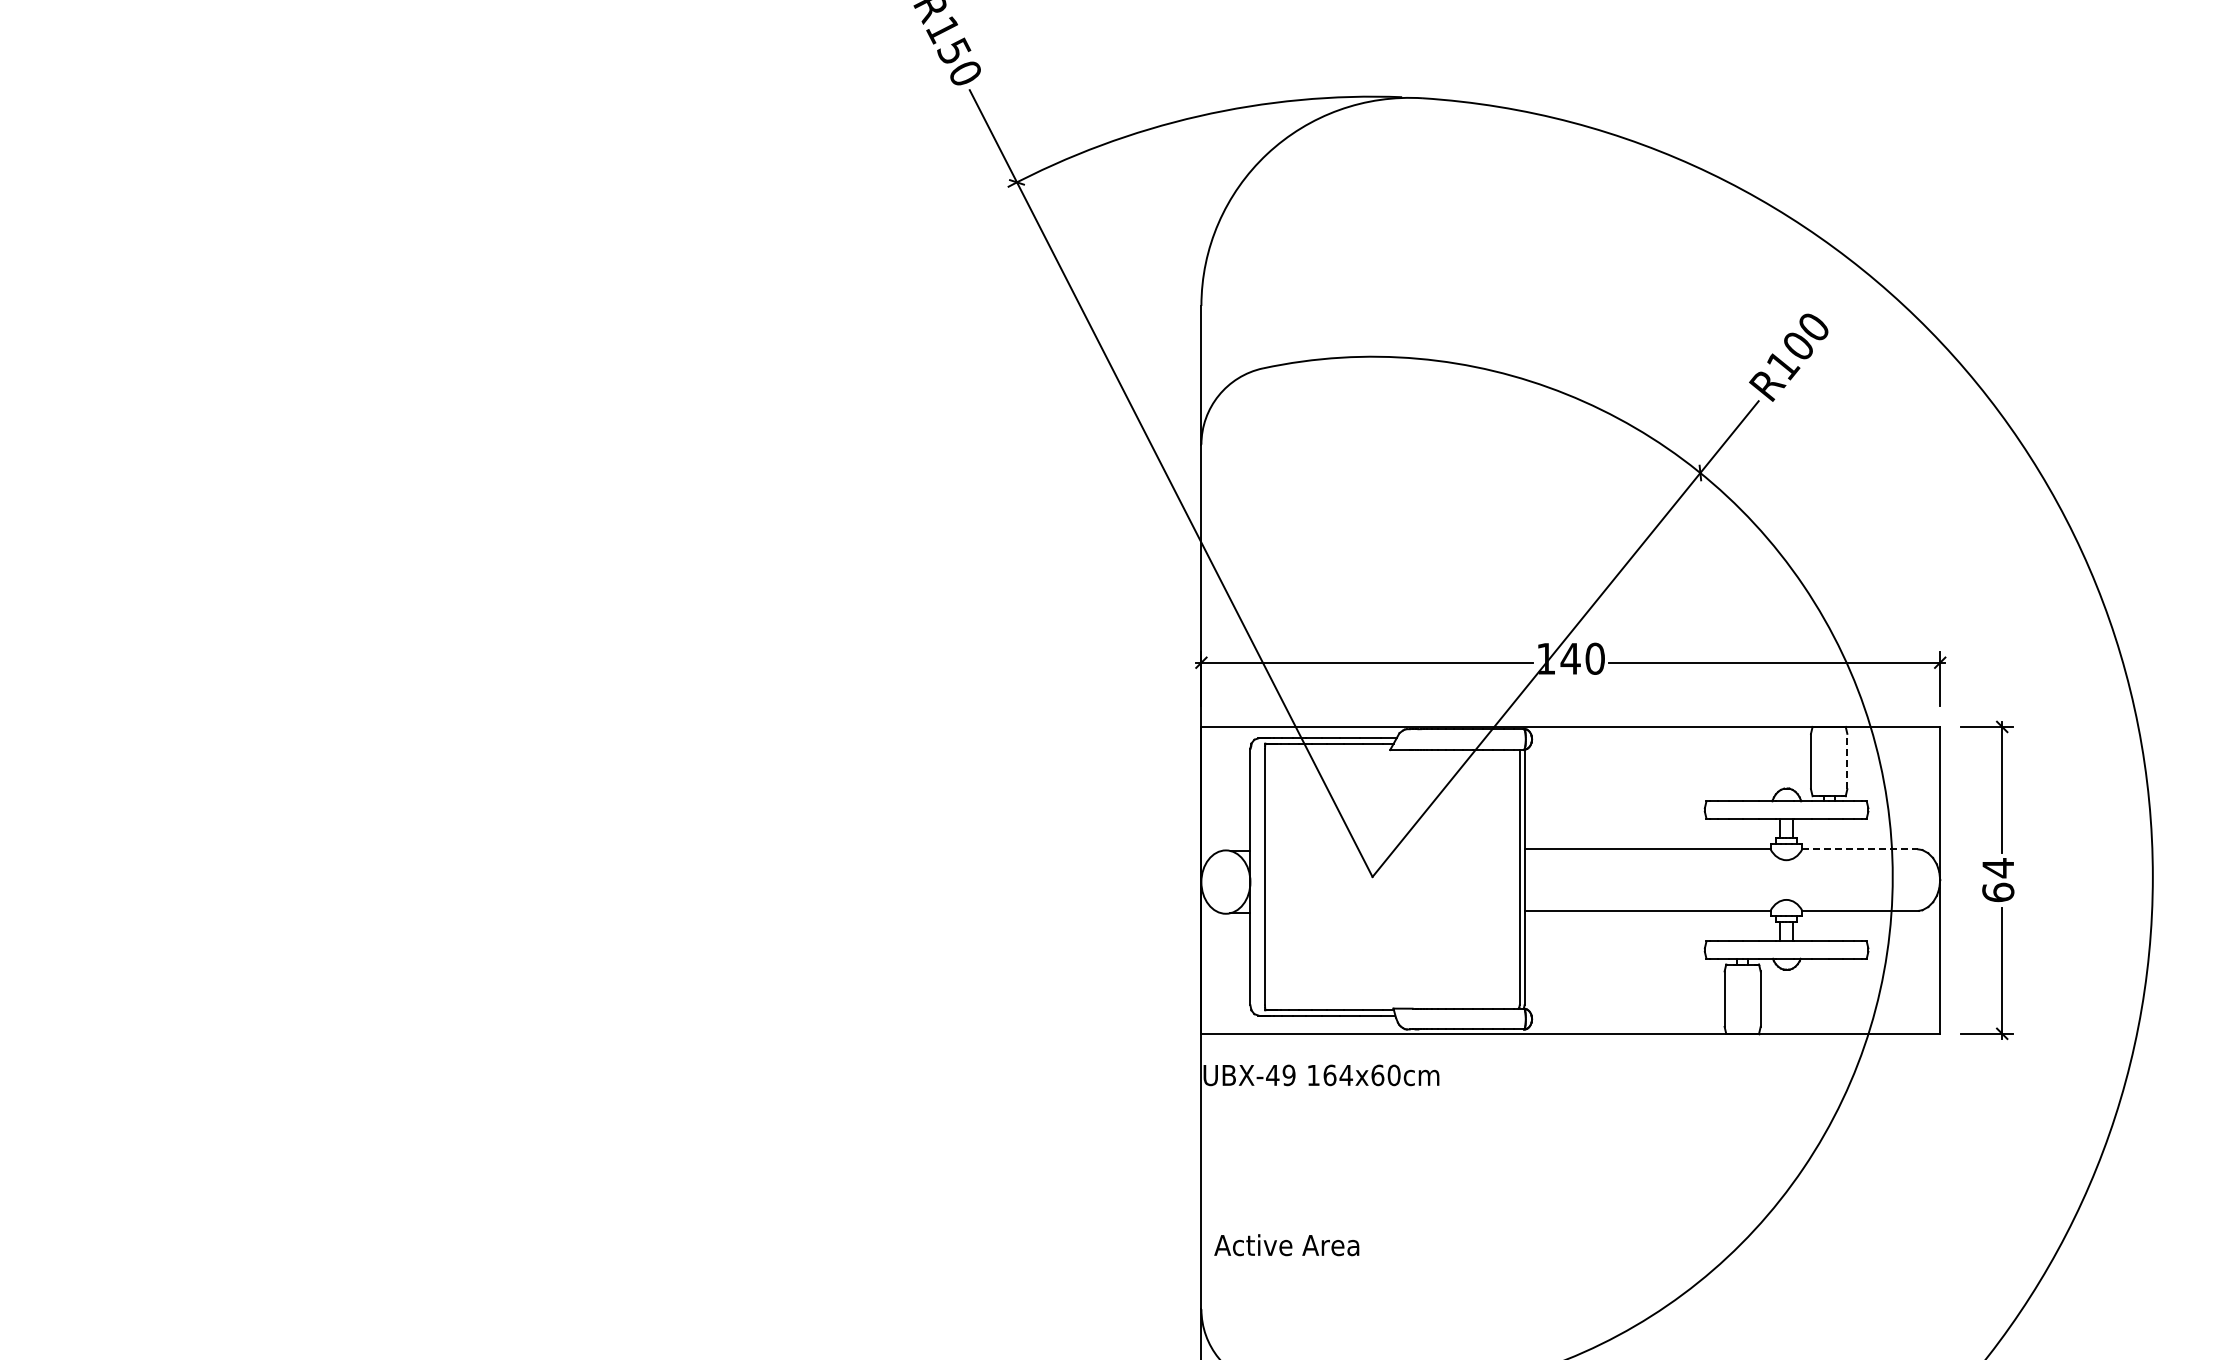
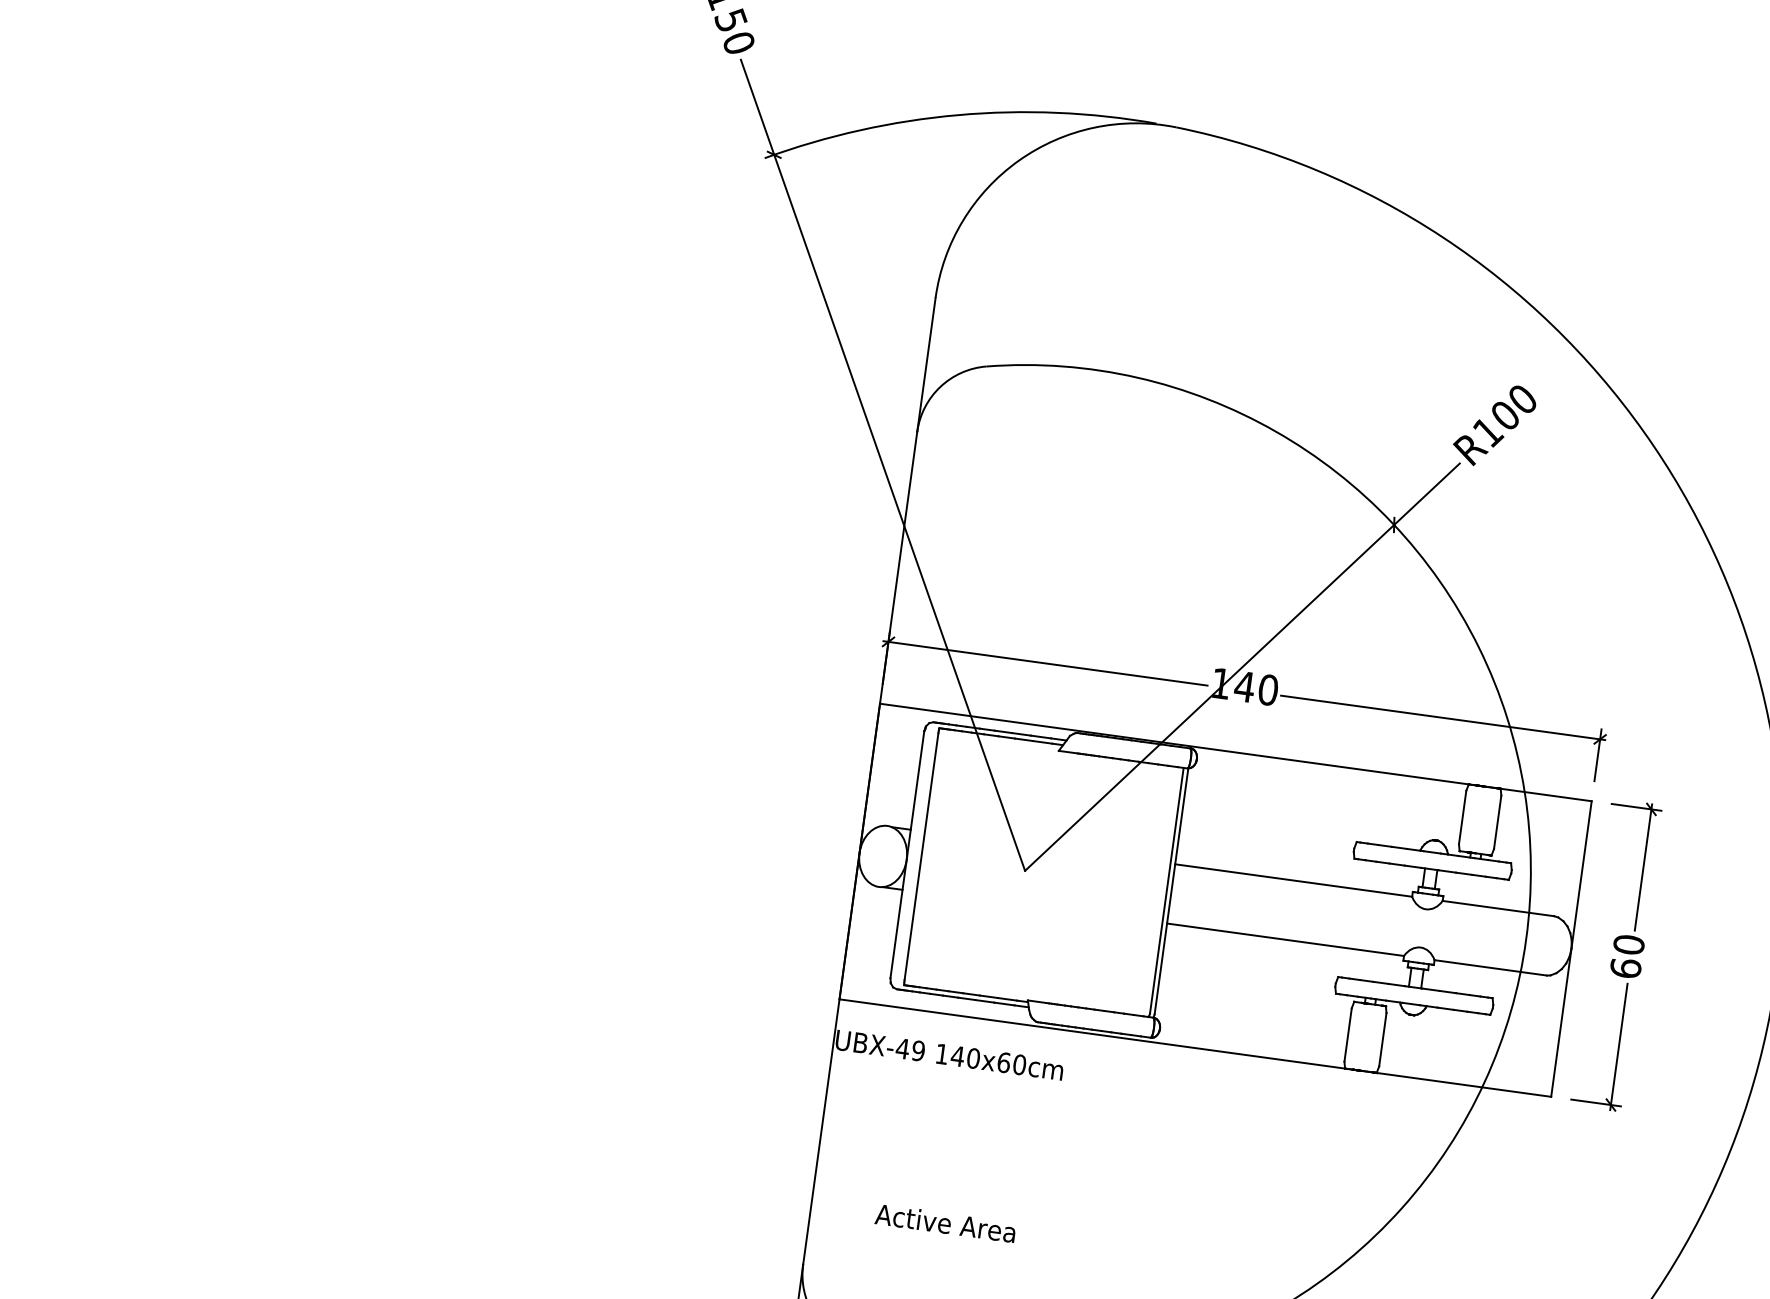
line: (1847, 761) -> (1497, 822), dashed -> solid
line: (1860, 849) -> (1498, 908), dashed -> solid
text: (1998, 868) -> (1629, 945), 64 -> 60
text: (1337, 1075) -> (965, 1057), 164x60cm -> 140x60cm
text: (1286, 1245) -> (945, 1223), moved

